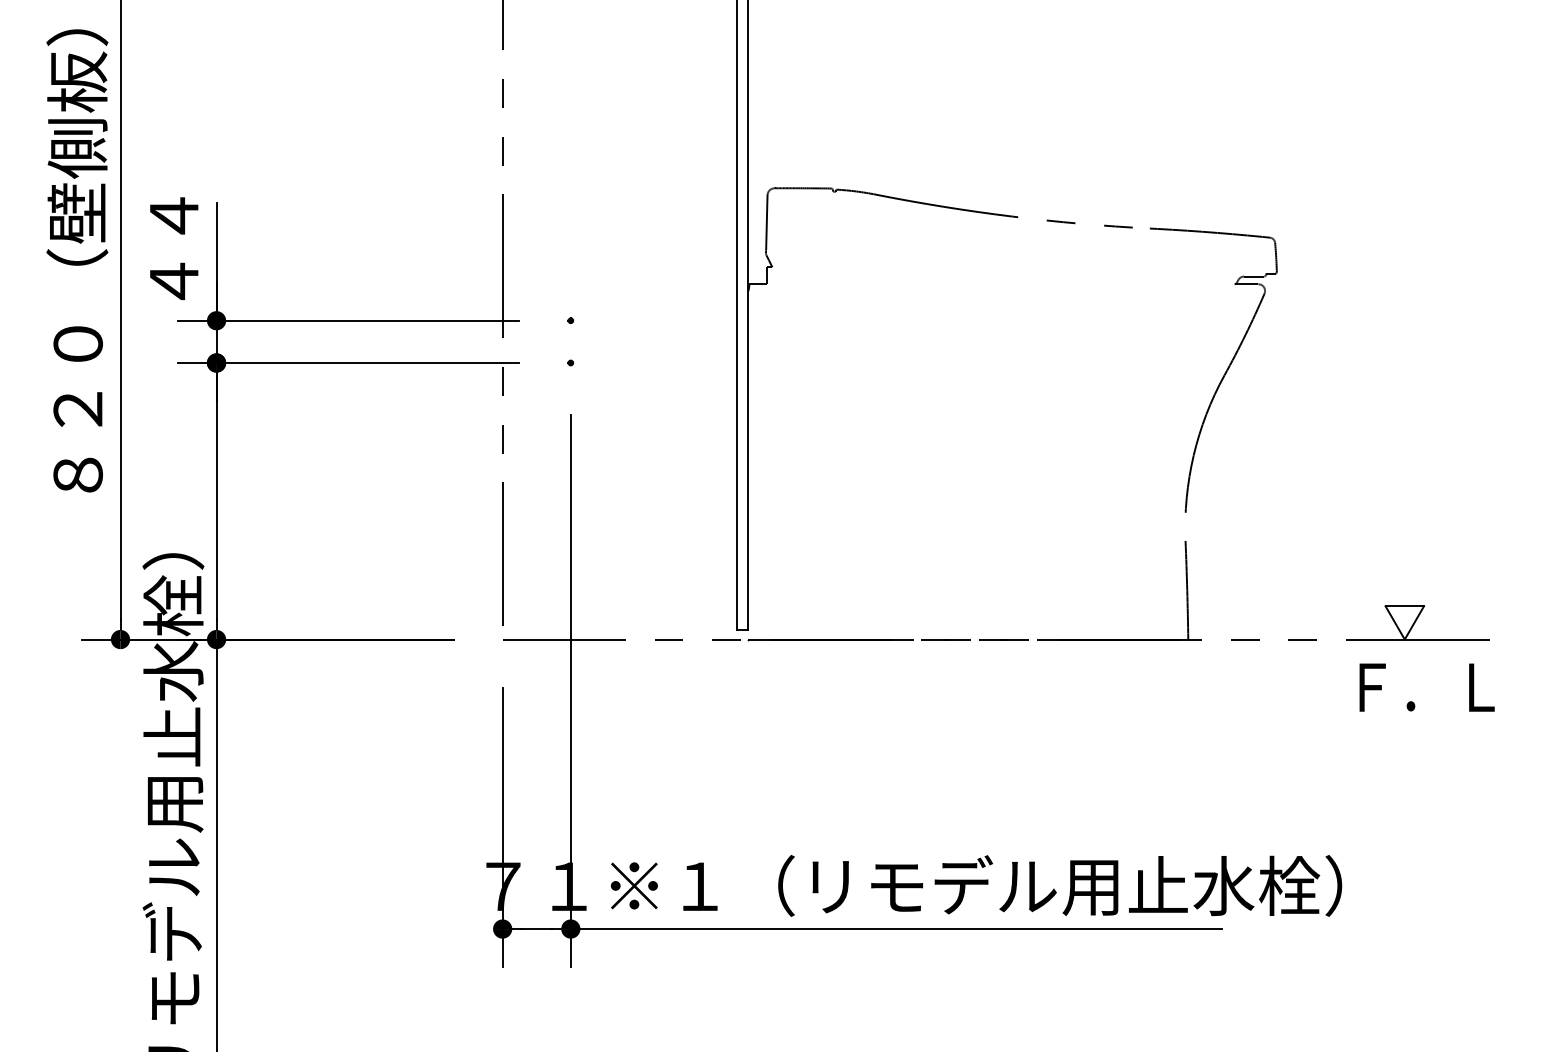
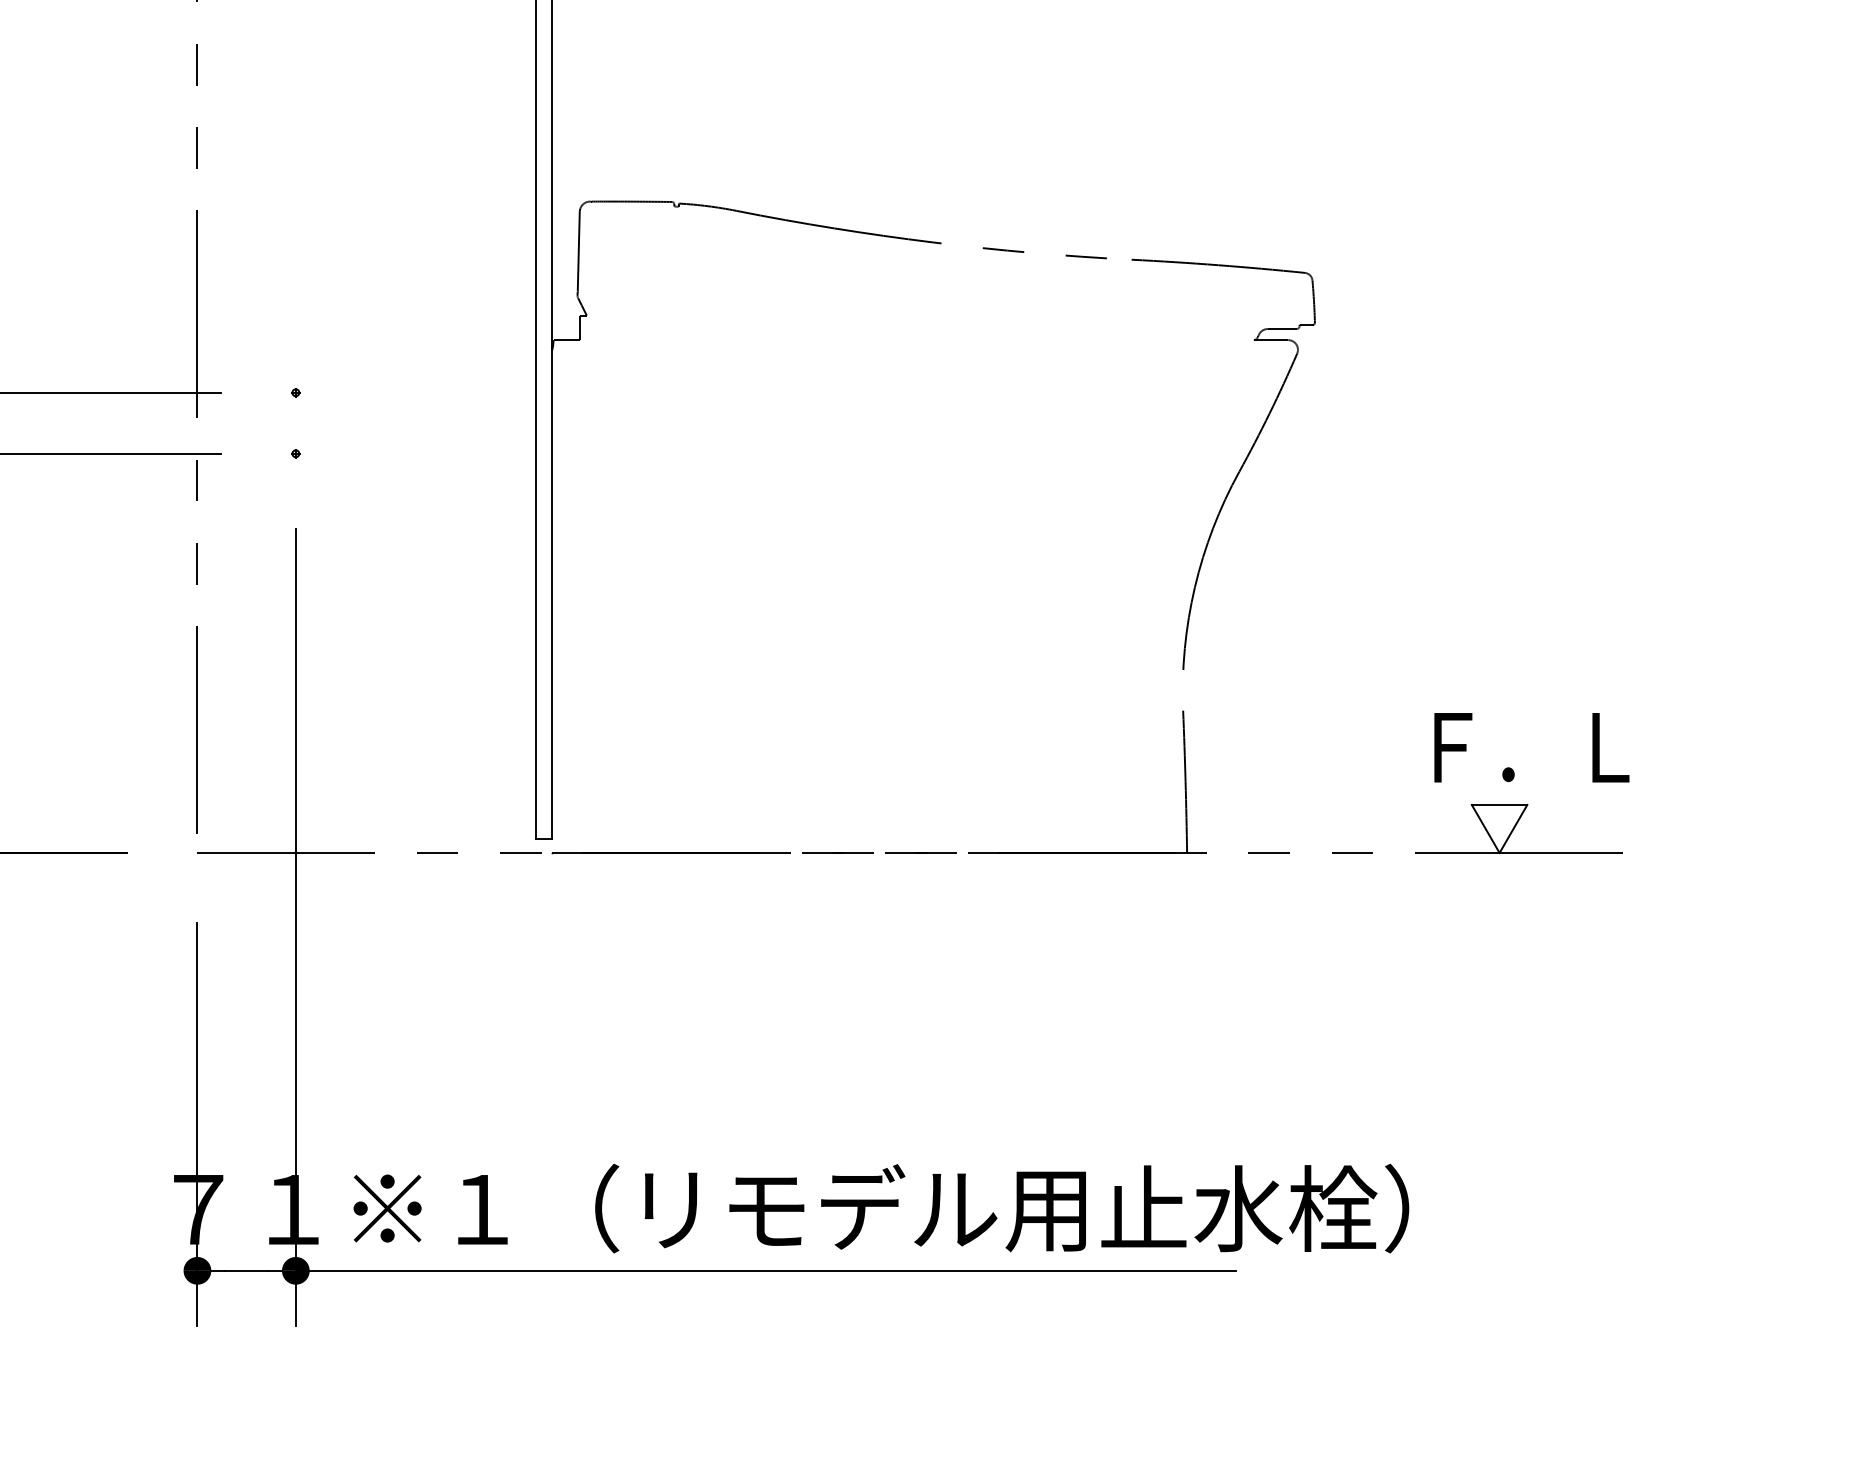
text: (1426, 687) -> (1530, 747), moved

